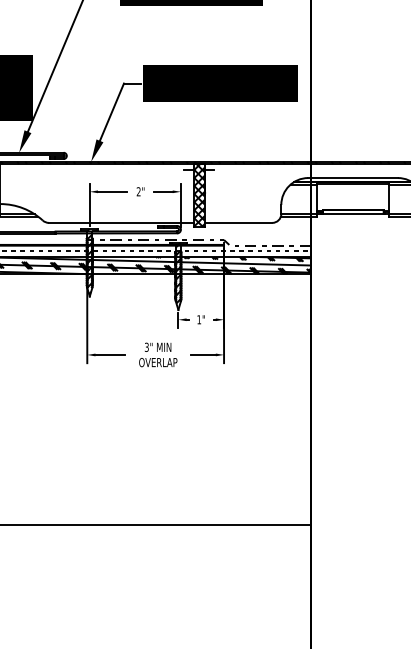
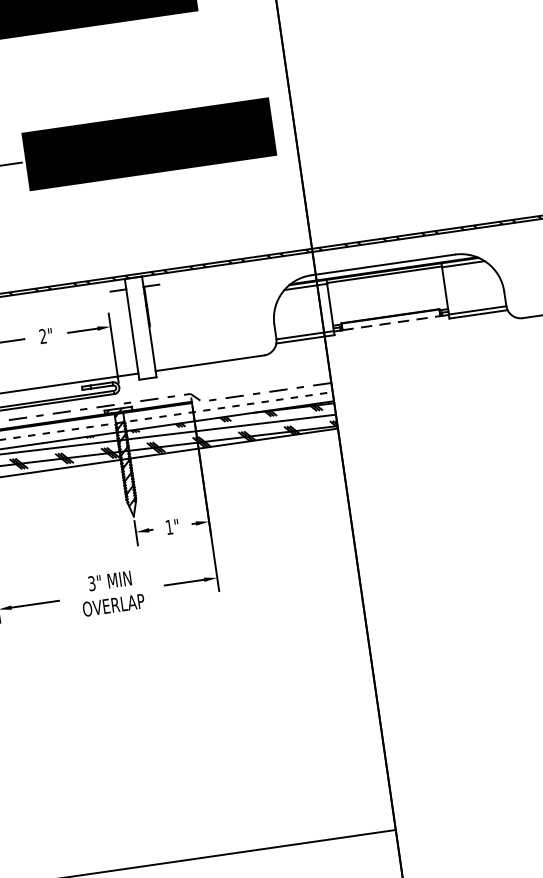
hatch: (198, 194) -> (139, 326), removed
line: (353, 214) -> (392, 323), solid -> dashed

